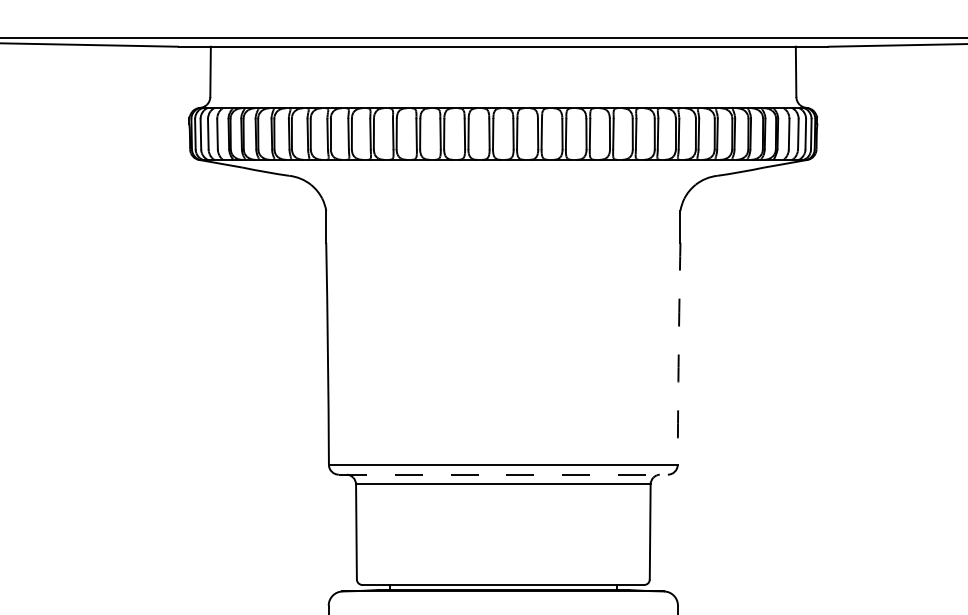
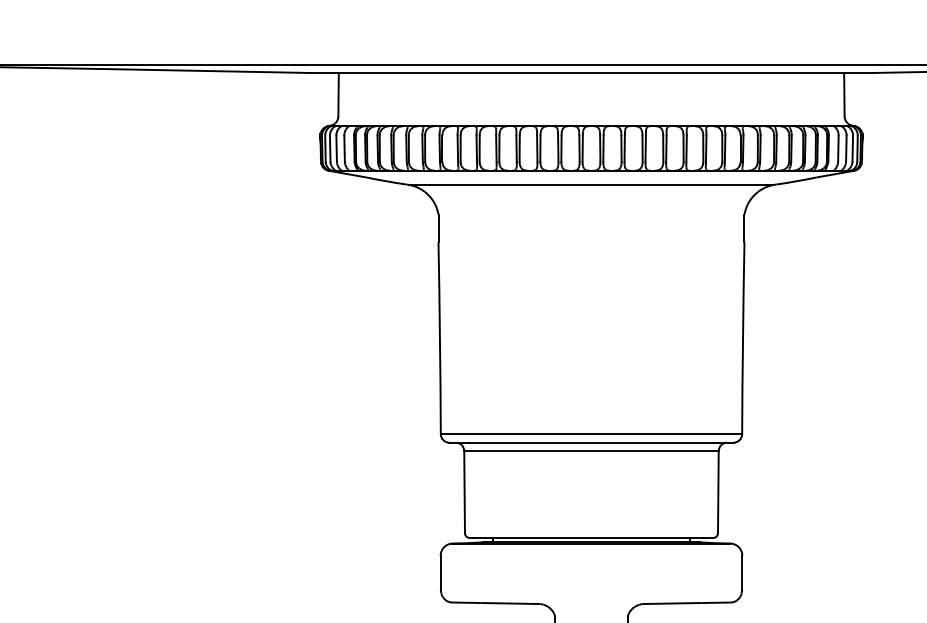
line: (503, 175) -> (591, 184), added
arc: (678, 354) -> (742, 338), dashed -> solid
line: (503, 474) -> (591, 442), dashed -> solid

